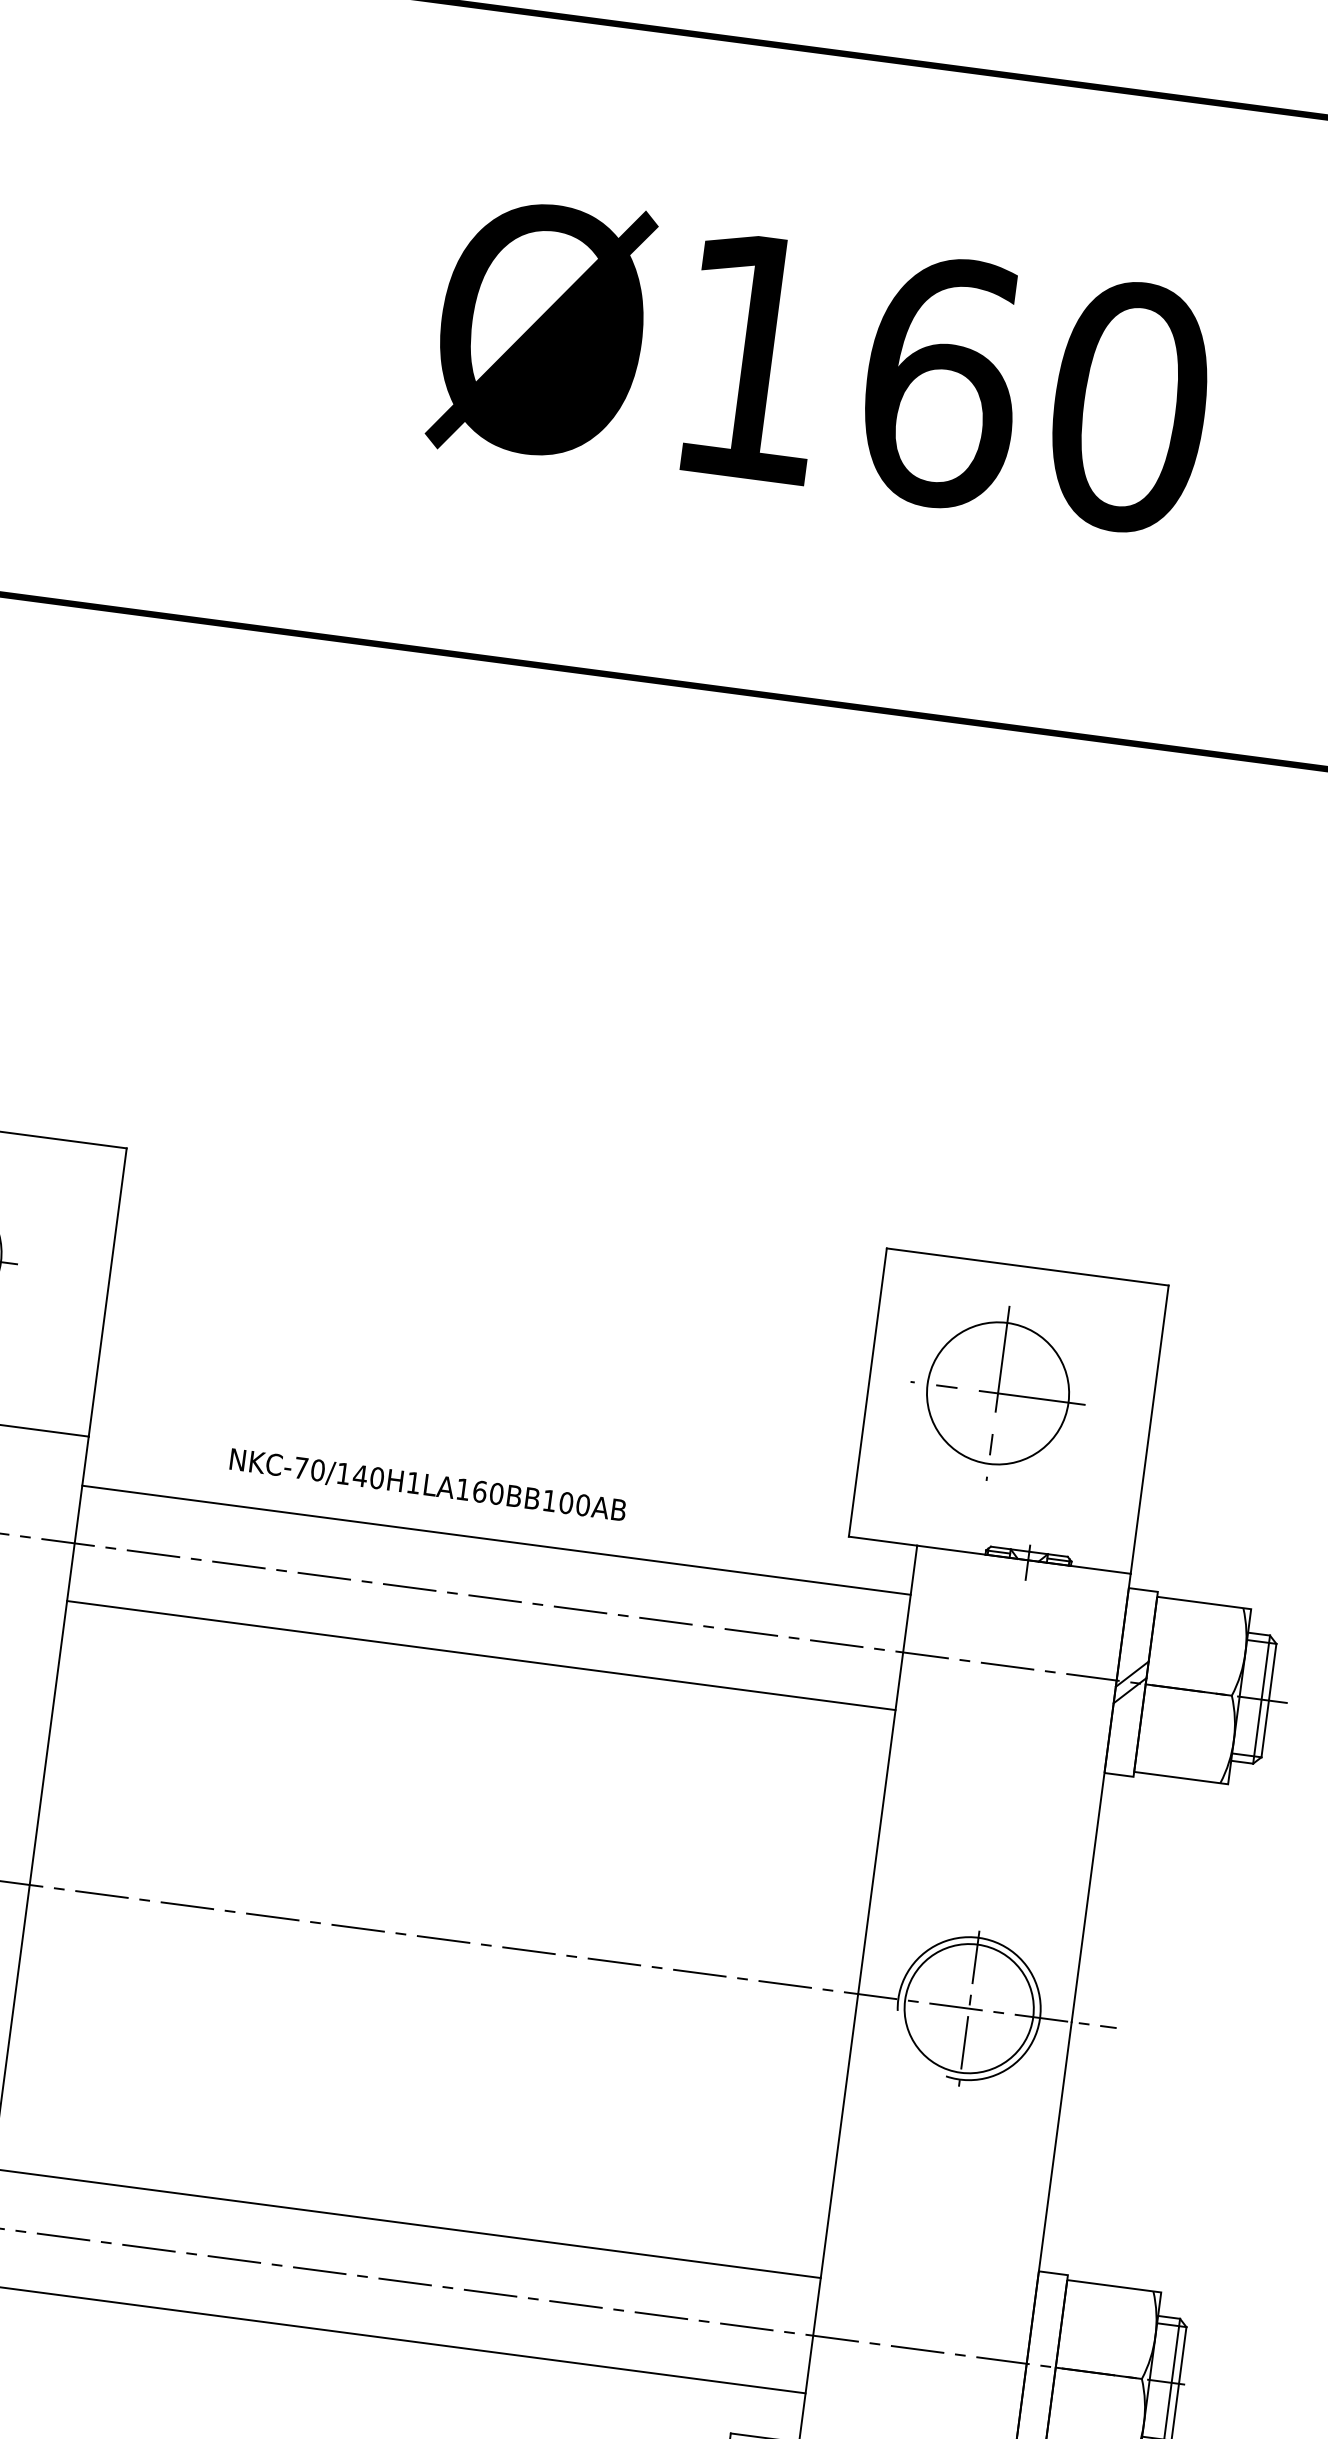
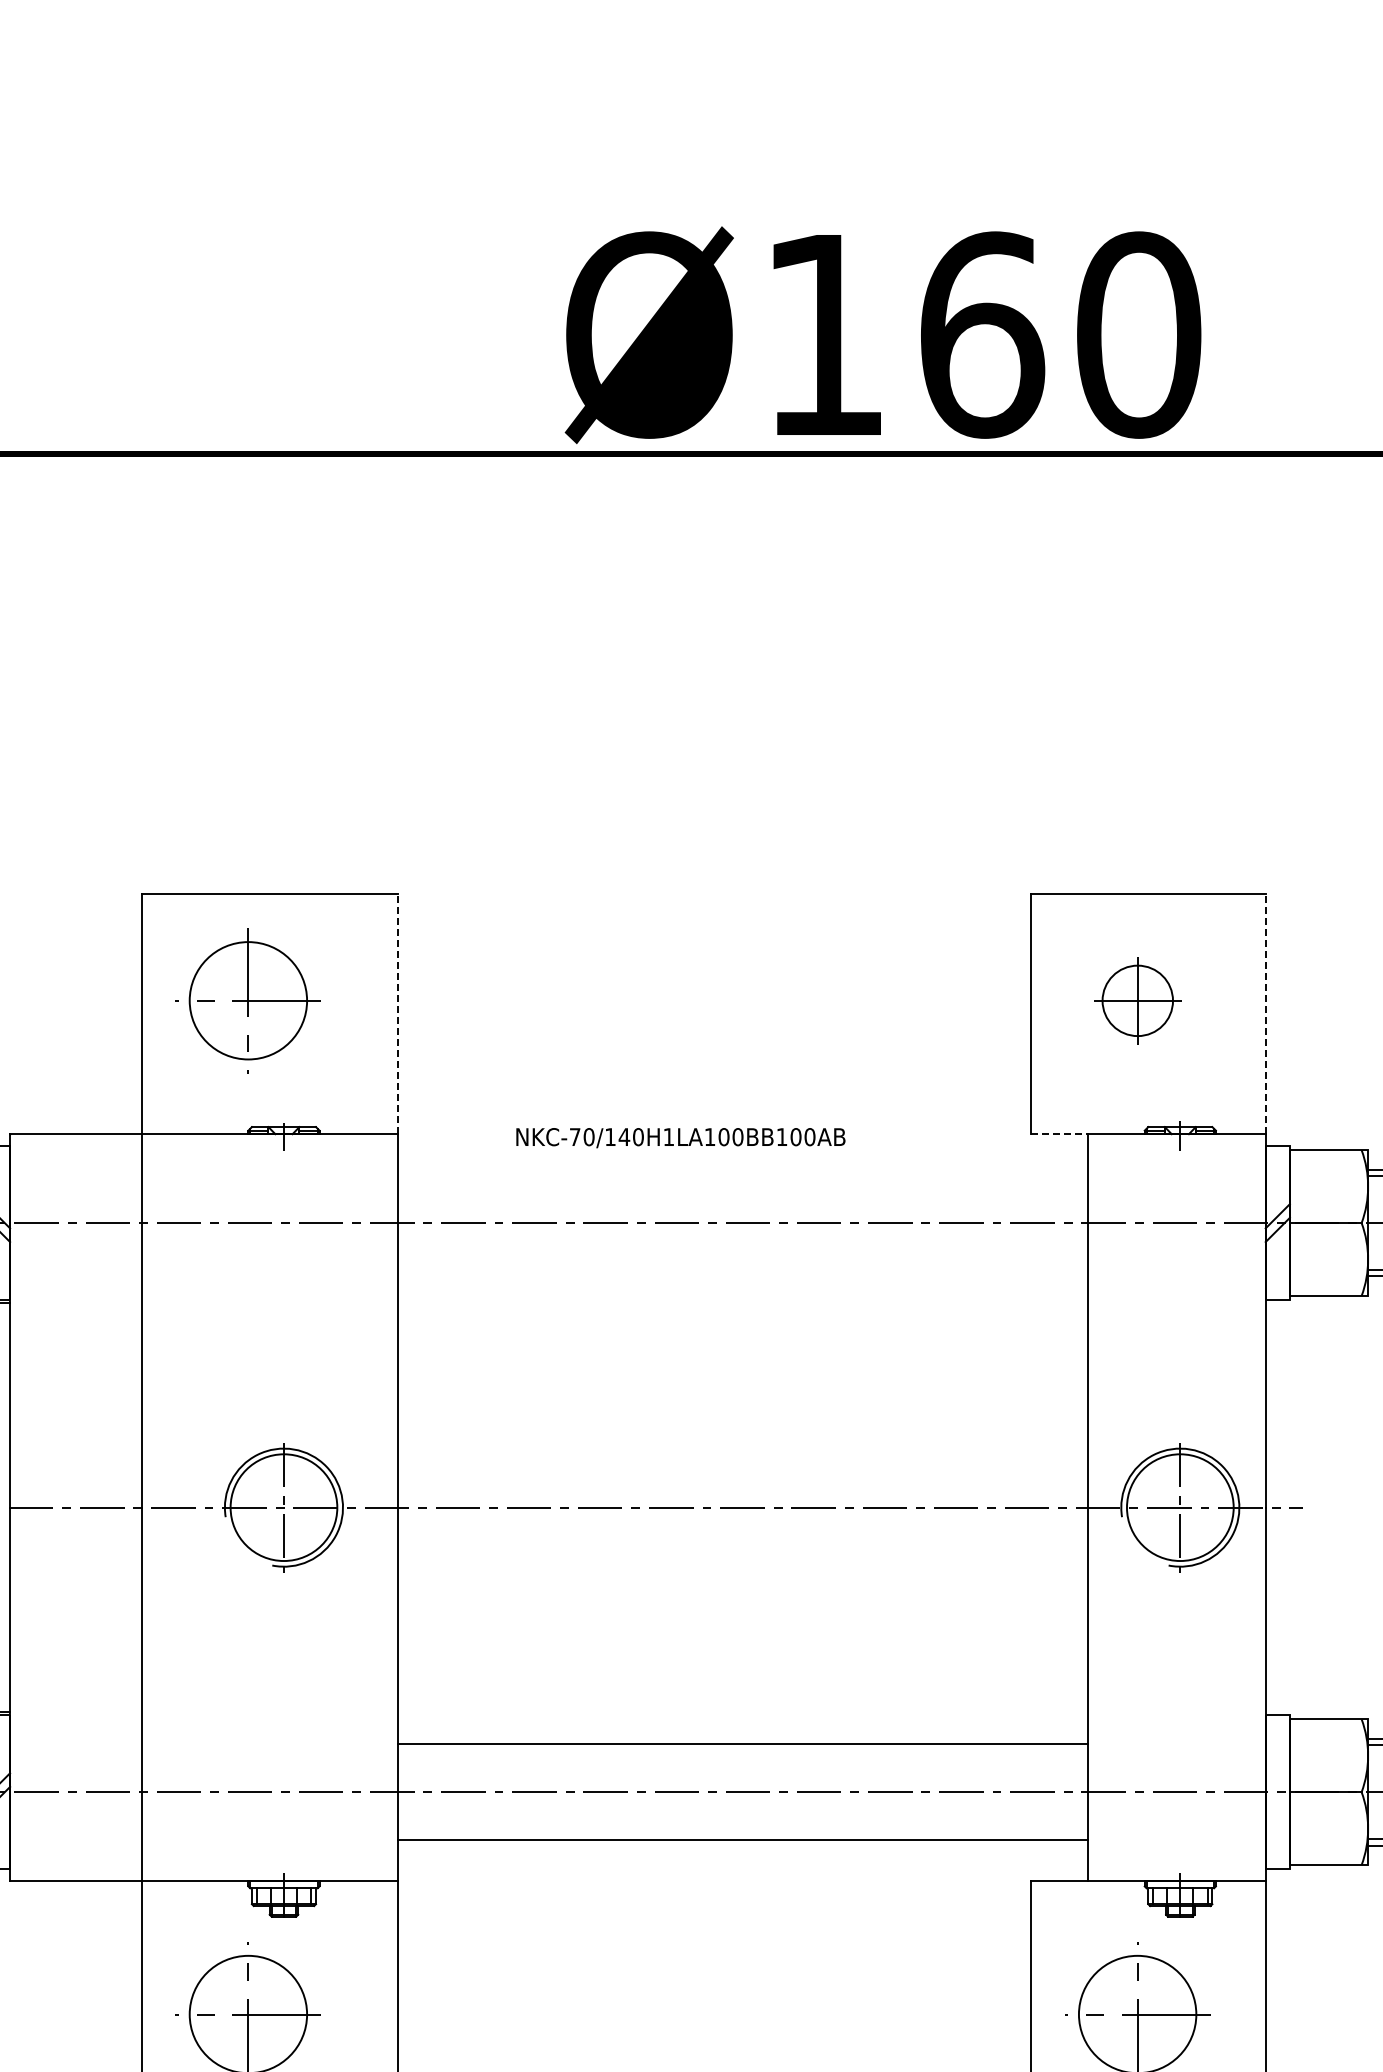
text: (821, 367) -> (882, 335), moved
line: (107, 1291) -> (397, 1013), solid -> dashed
part: (997, 1393) -> (1137, 1000), size x0.6
line: (1149, 1428) -> (1265, 1013), solid -> dashed
text: (479, 1492) -> (723, 1137), NKC-70/140H1LA160BB100AB -> NKC-70/140H1LA100BB100AB
line: (496, 1540) -> (742, 1175), removed
line: (883, 1541) -> (1059, 1134), solid -> dashed
line: (480, 1655) -> (742, 1271), removed

